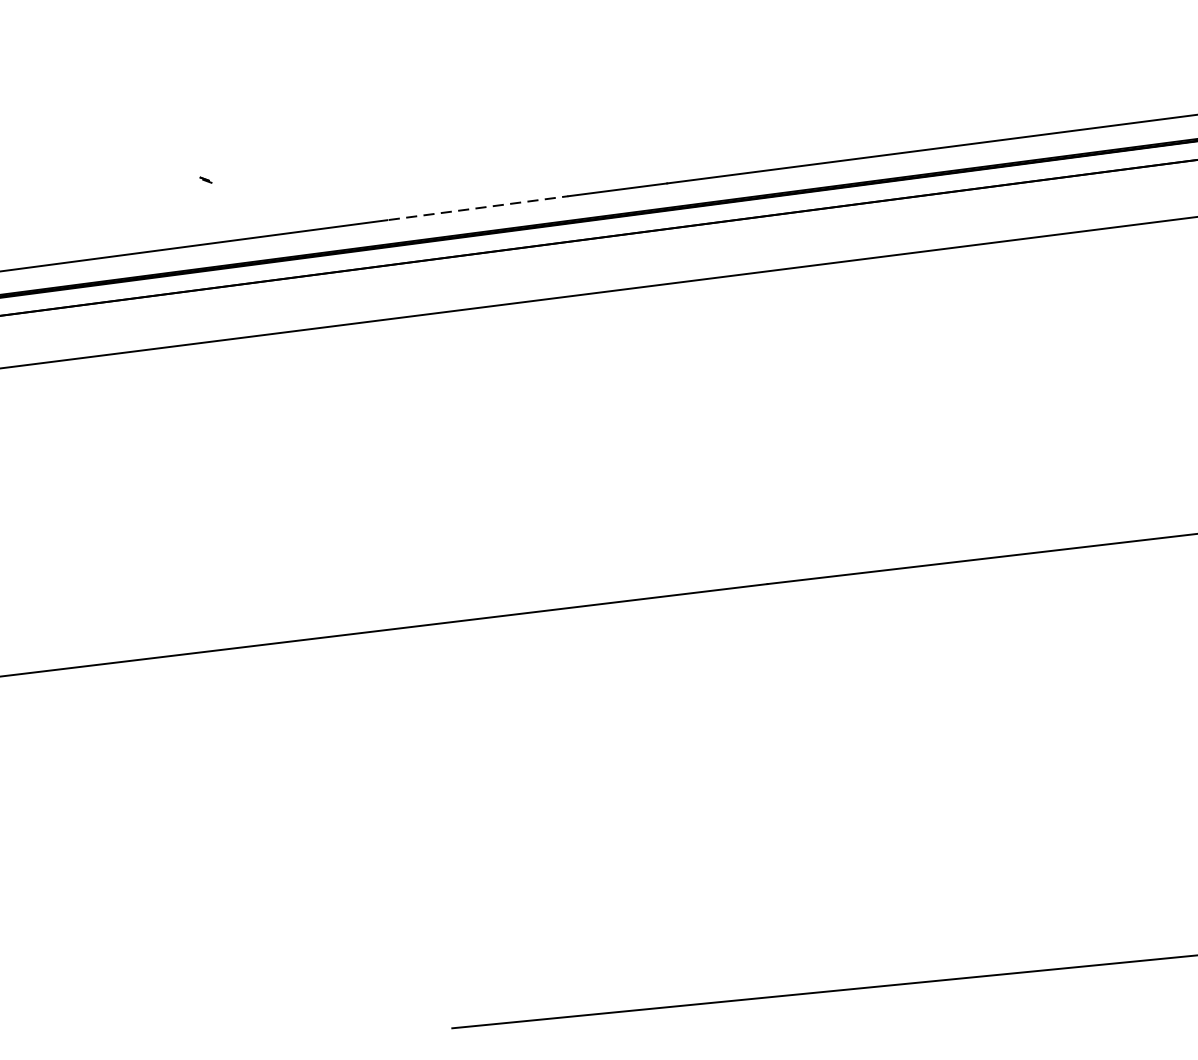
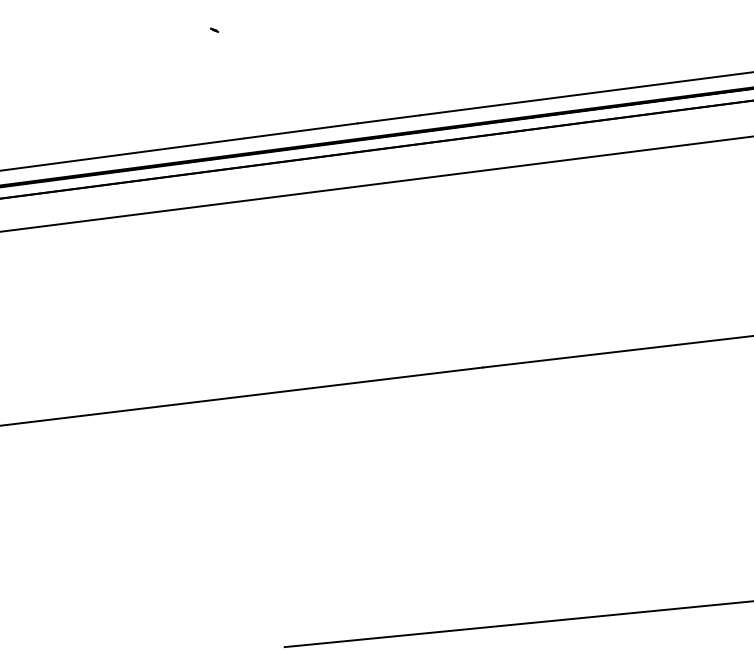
part: (205, 178) -> (214, 29), moved
line: (479, 207) -> (301, 130), dashed -> solid

